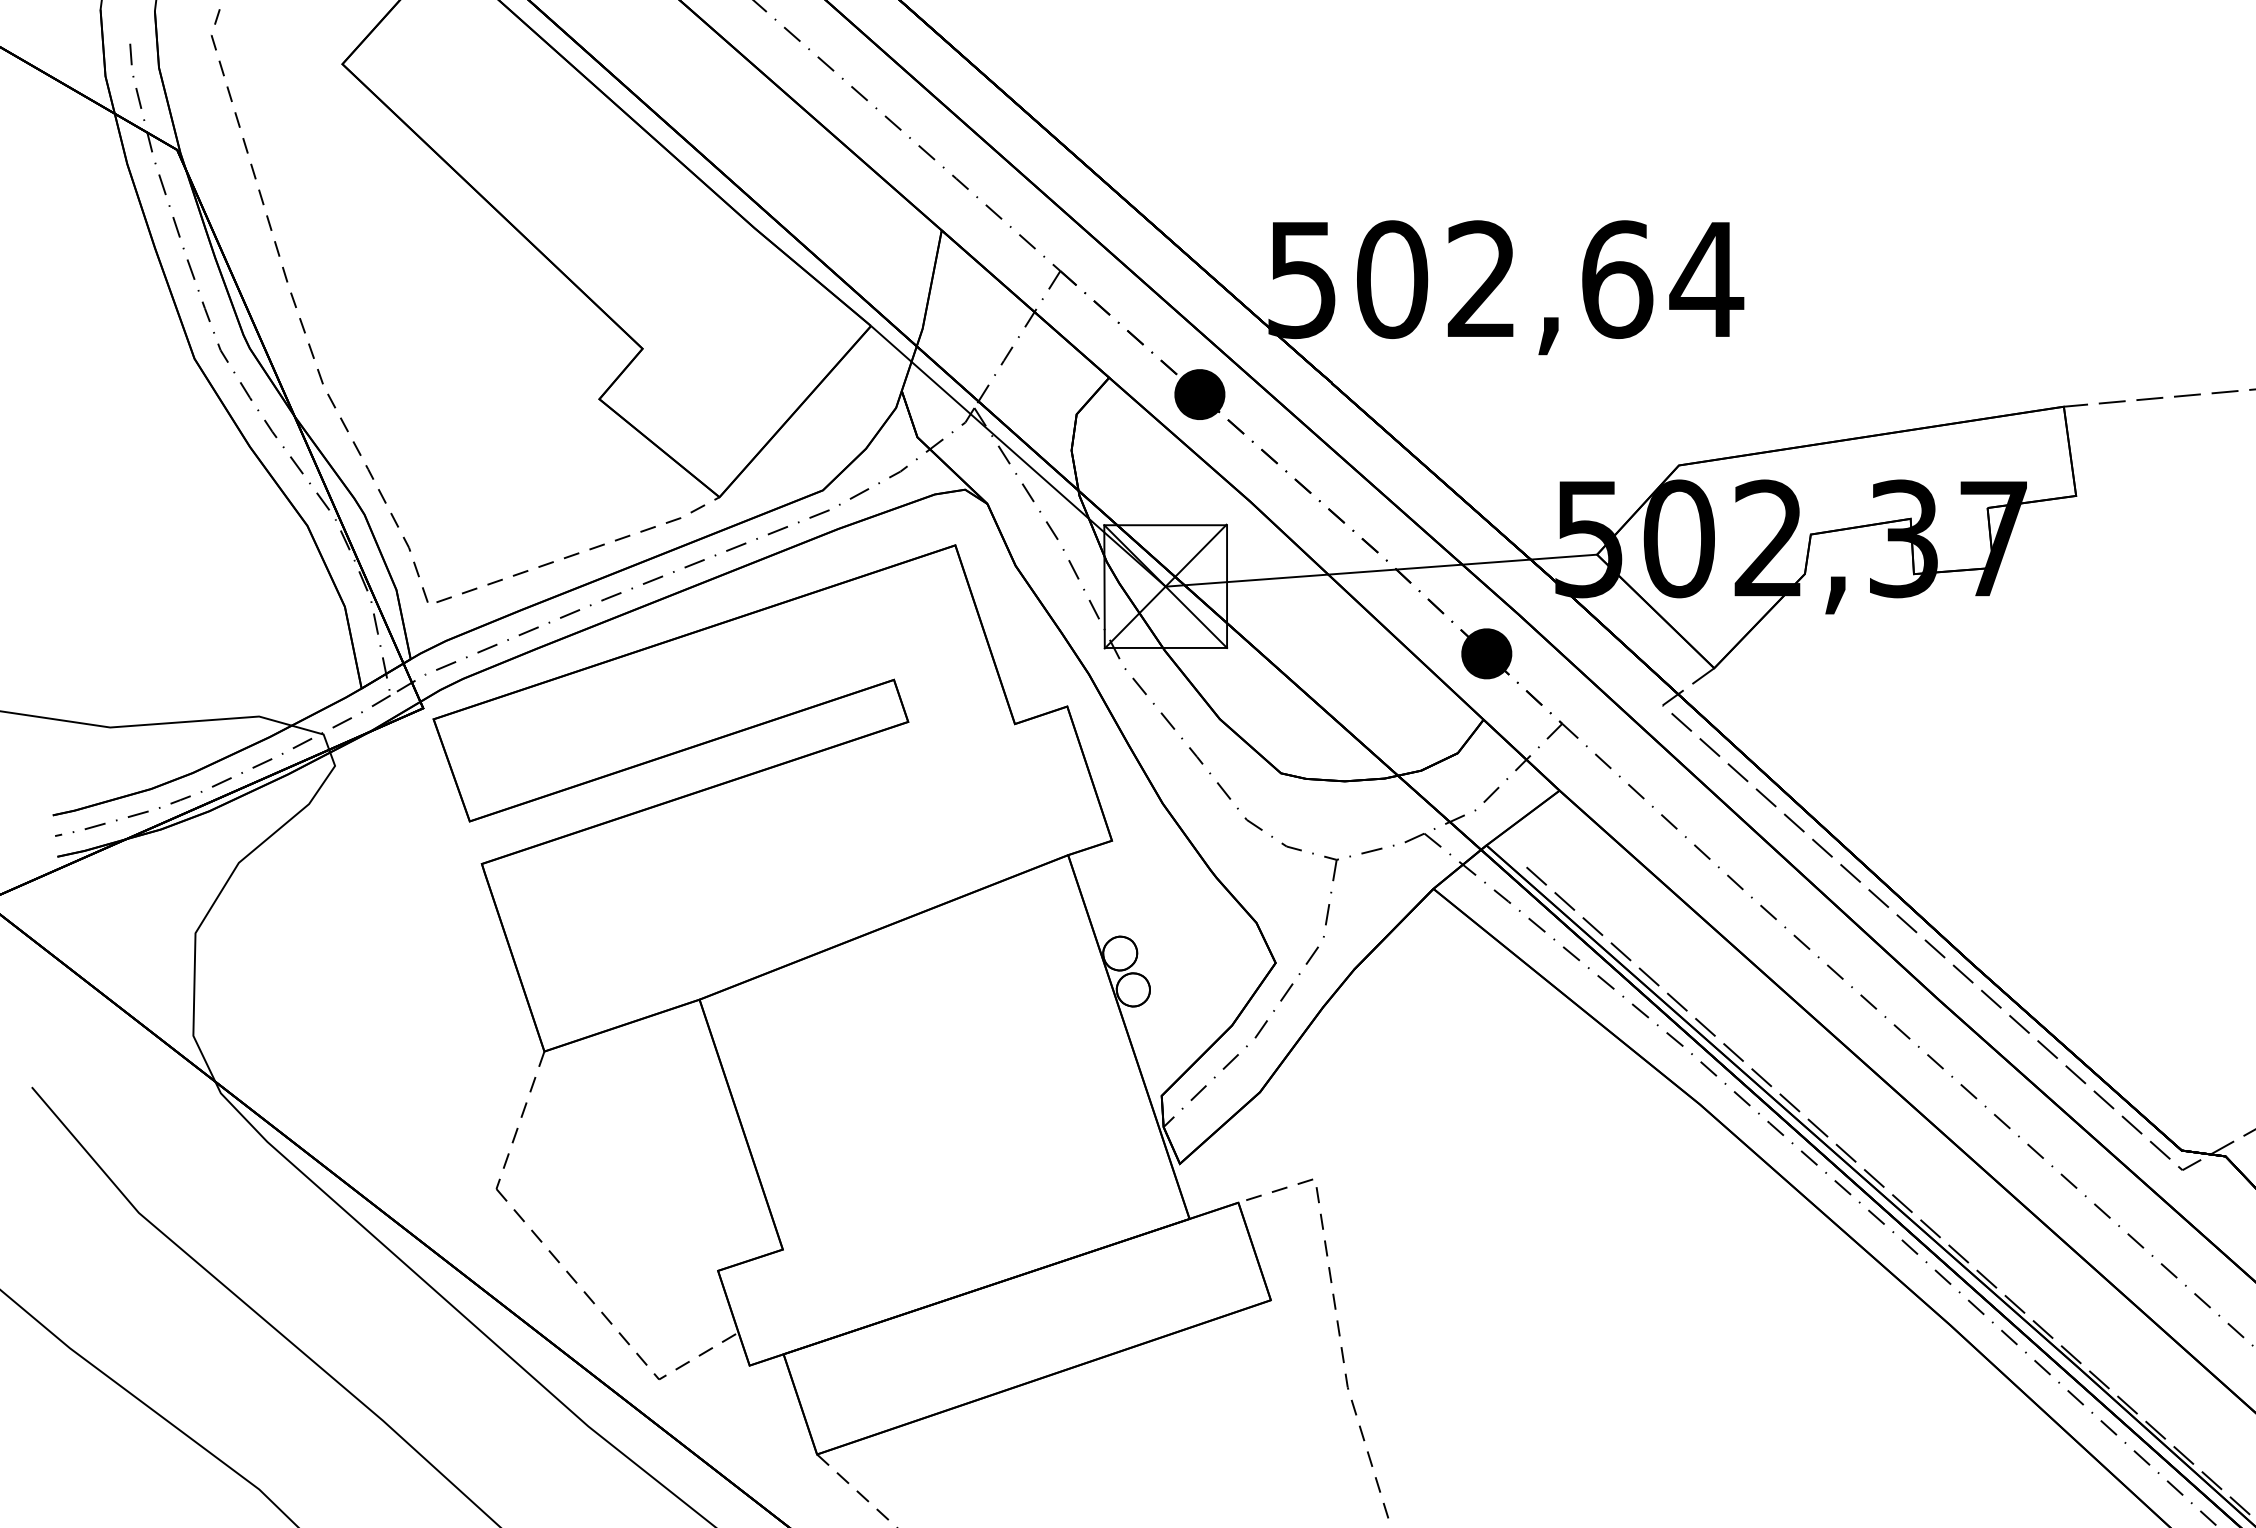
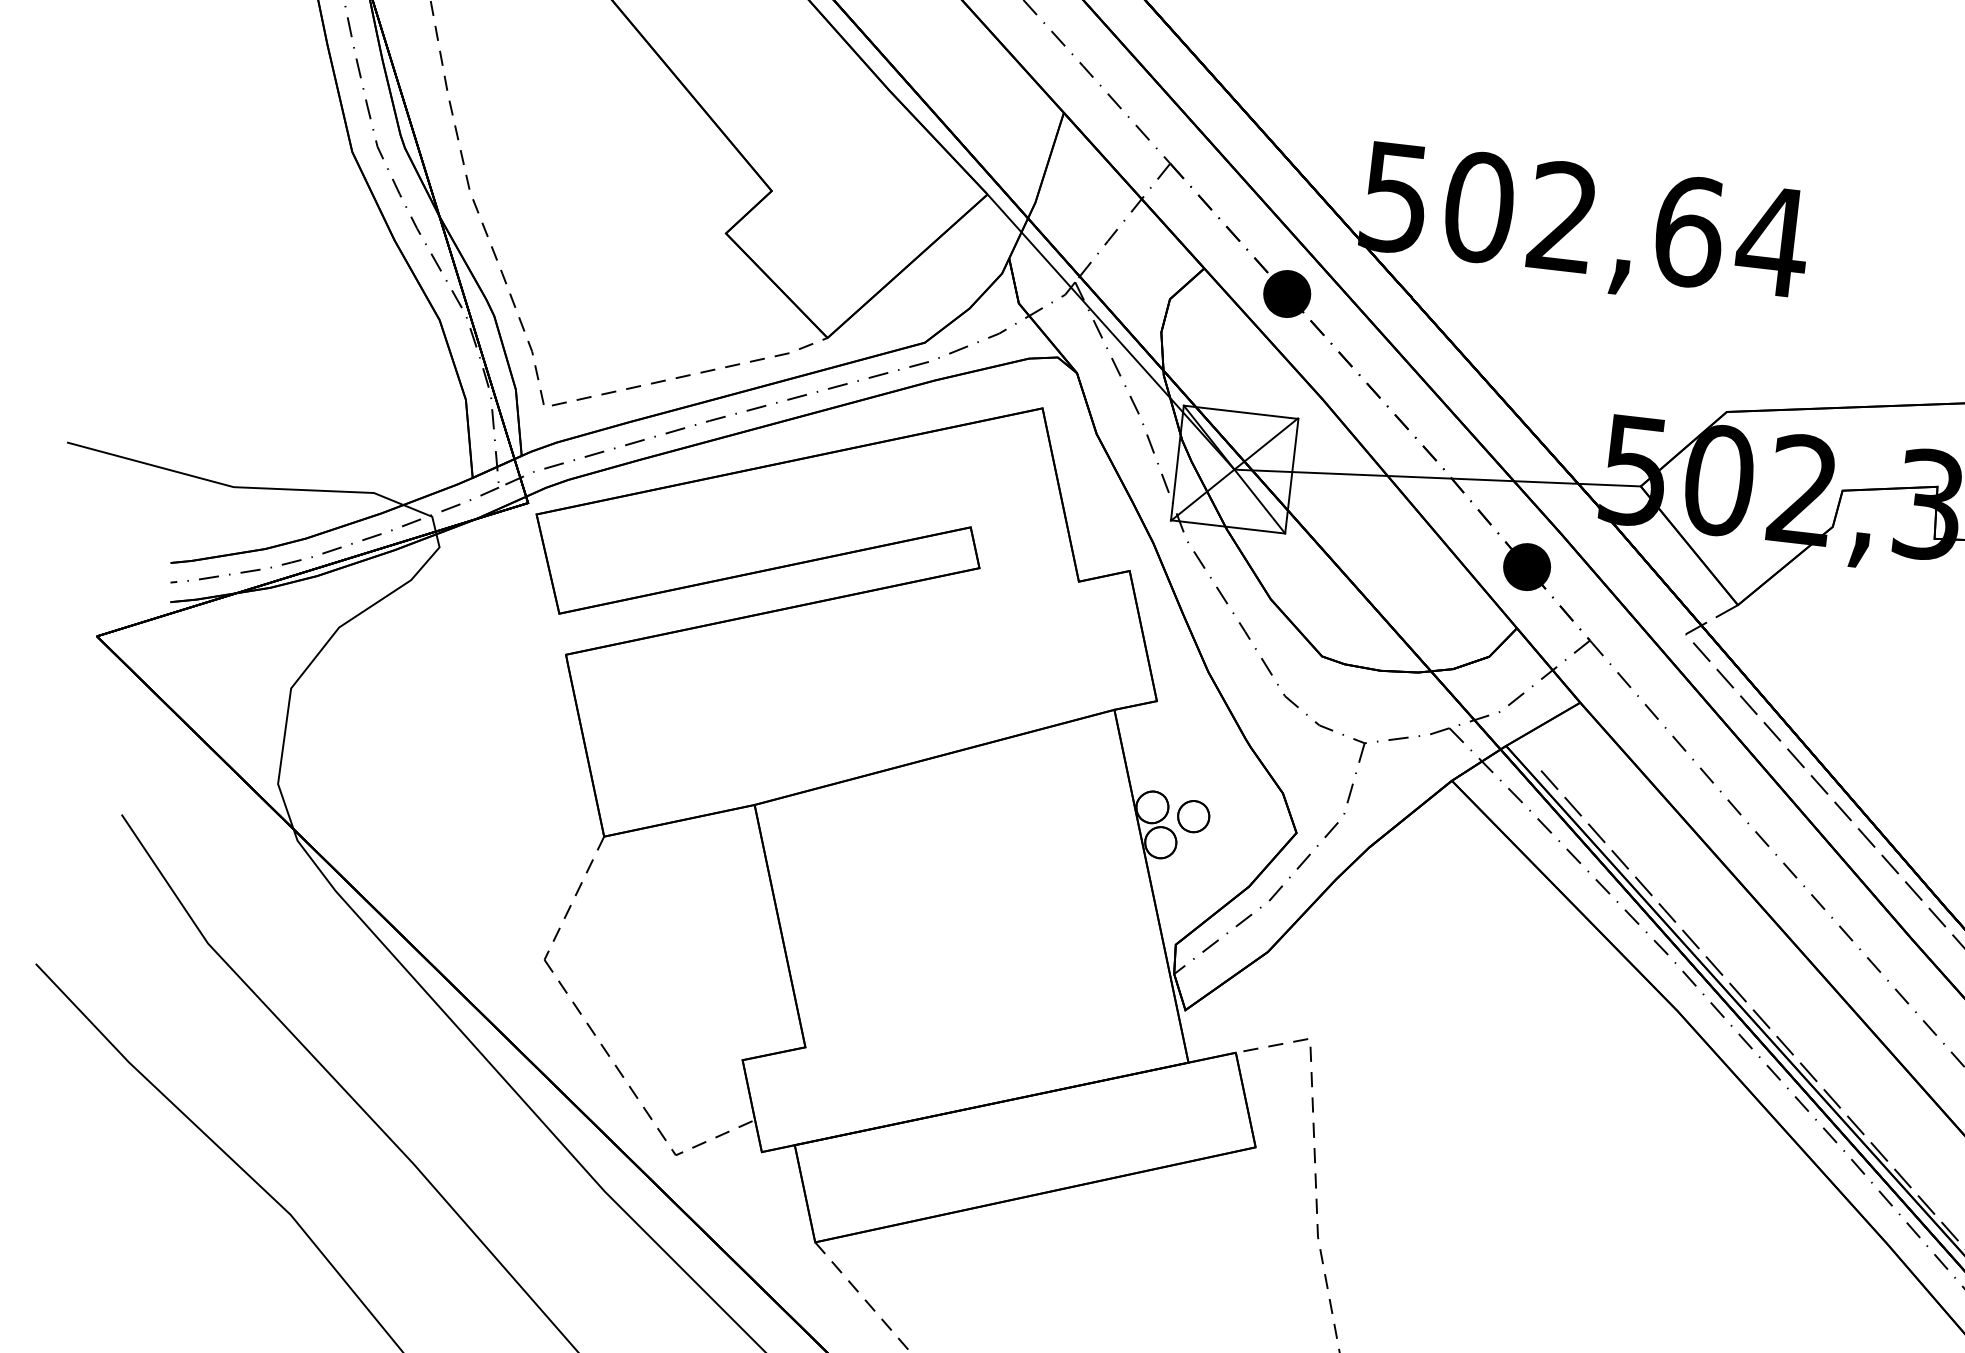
part: (1164, 957) -> (1193, 815), added

